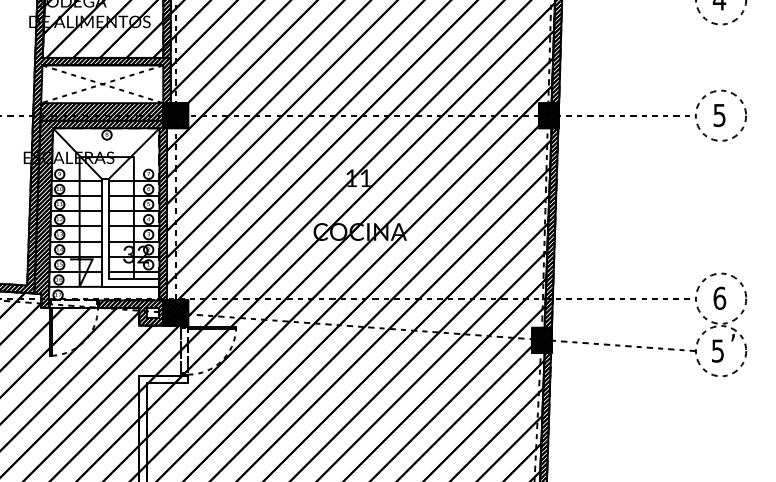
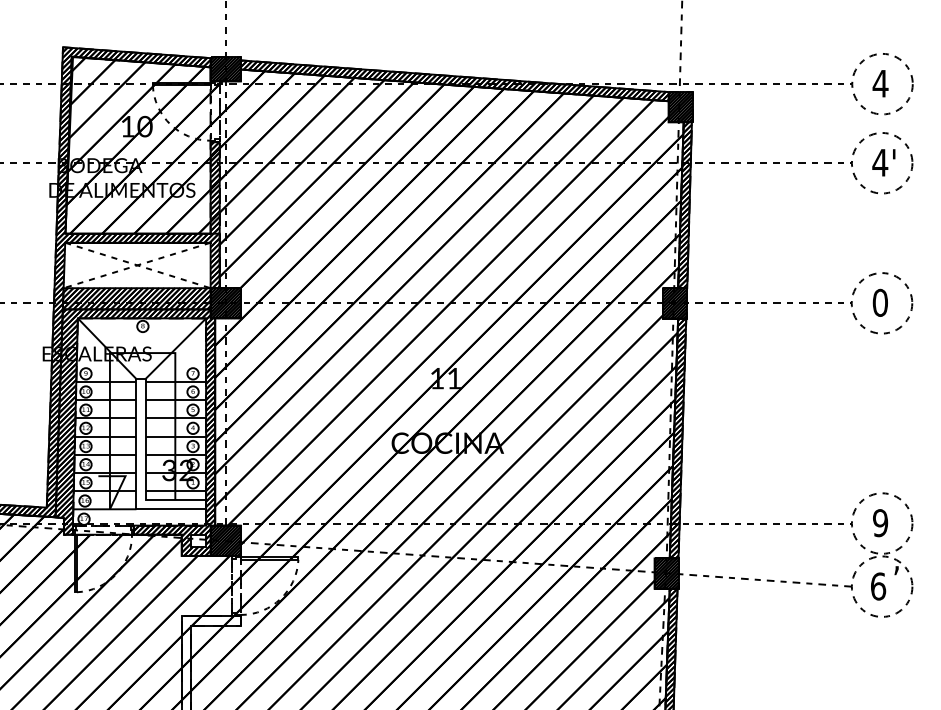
text: (718, 115) -> (879, 302), 5 -> 0
text: (719, 298) -> (880, 523), 6 -> 9
text: (718, 351) -> (878, 586), 5 -> 6

